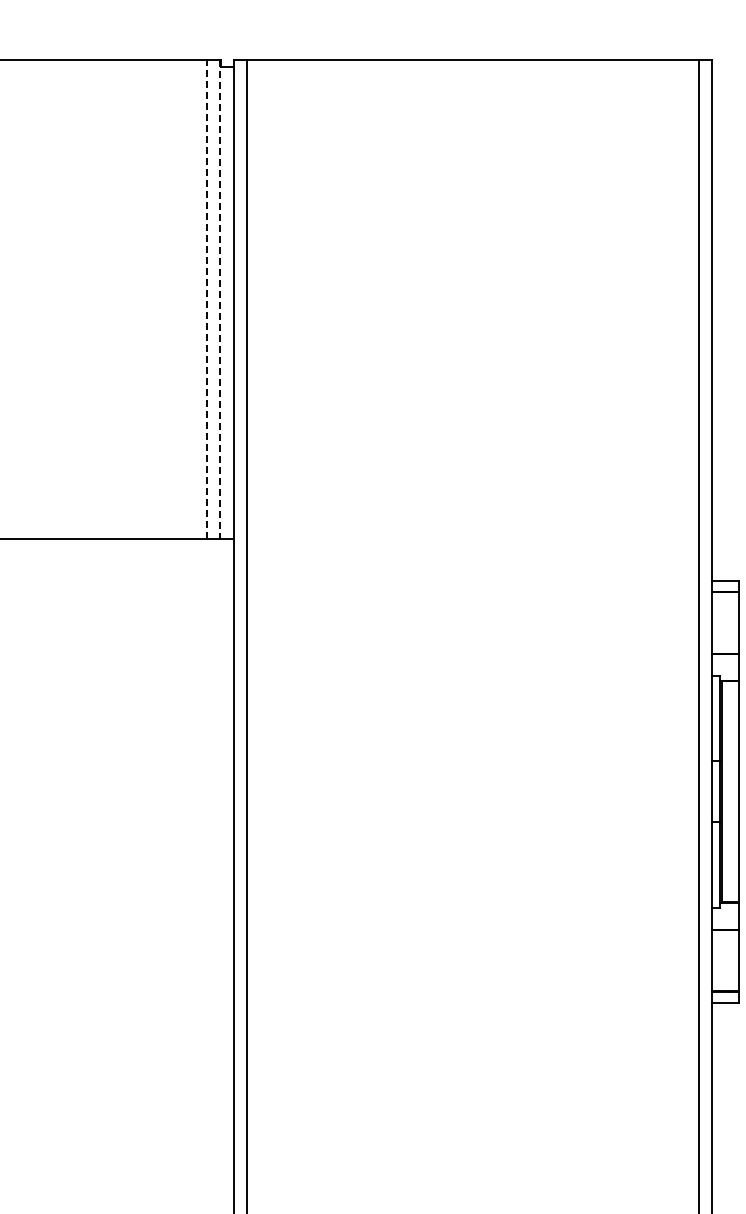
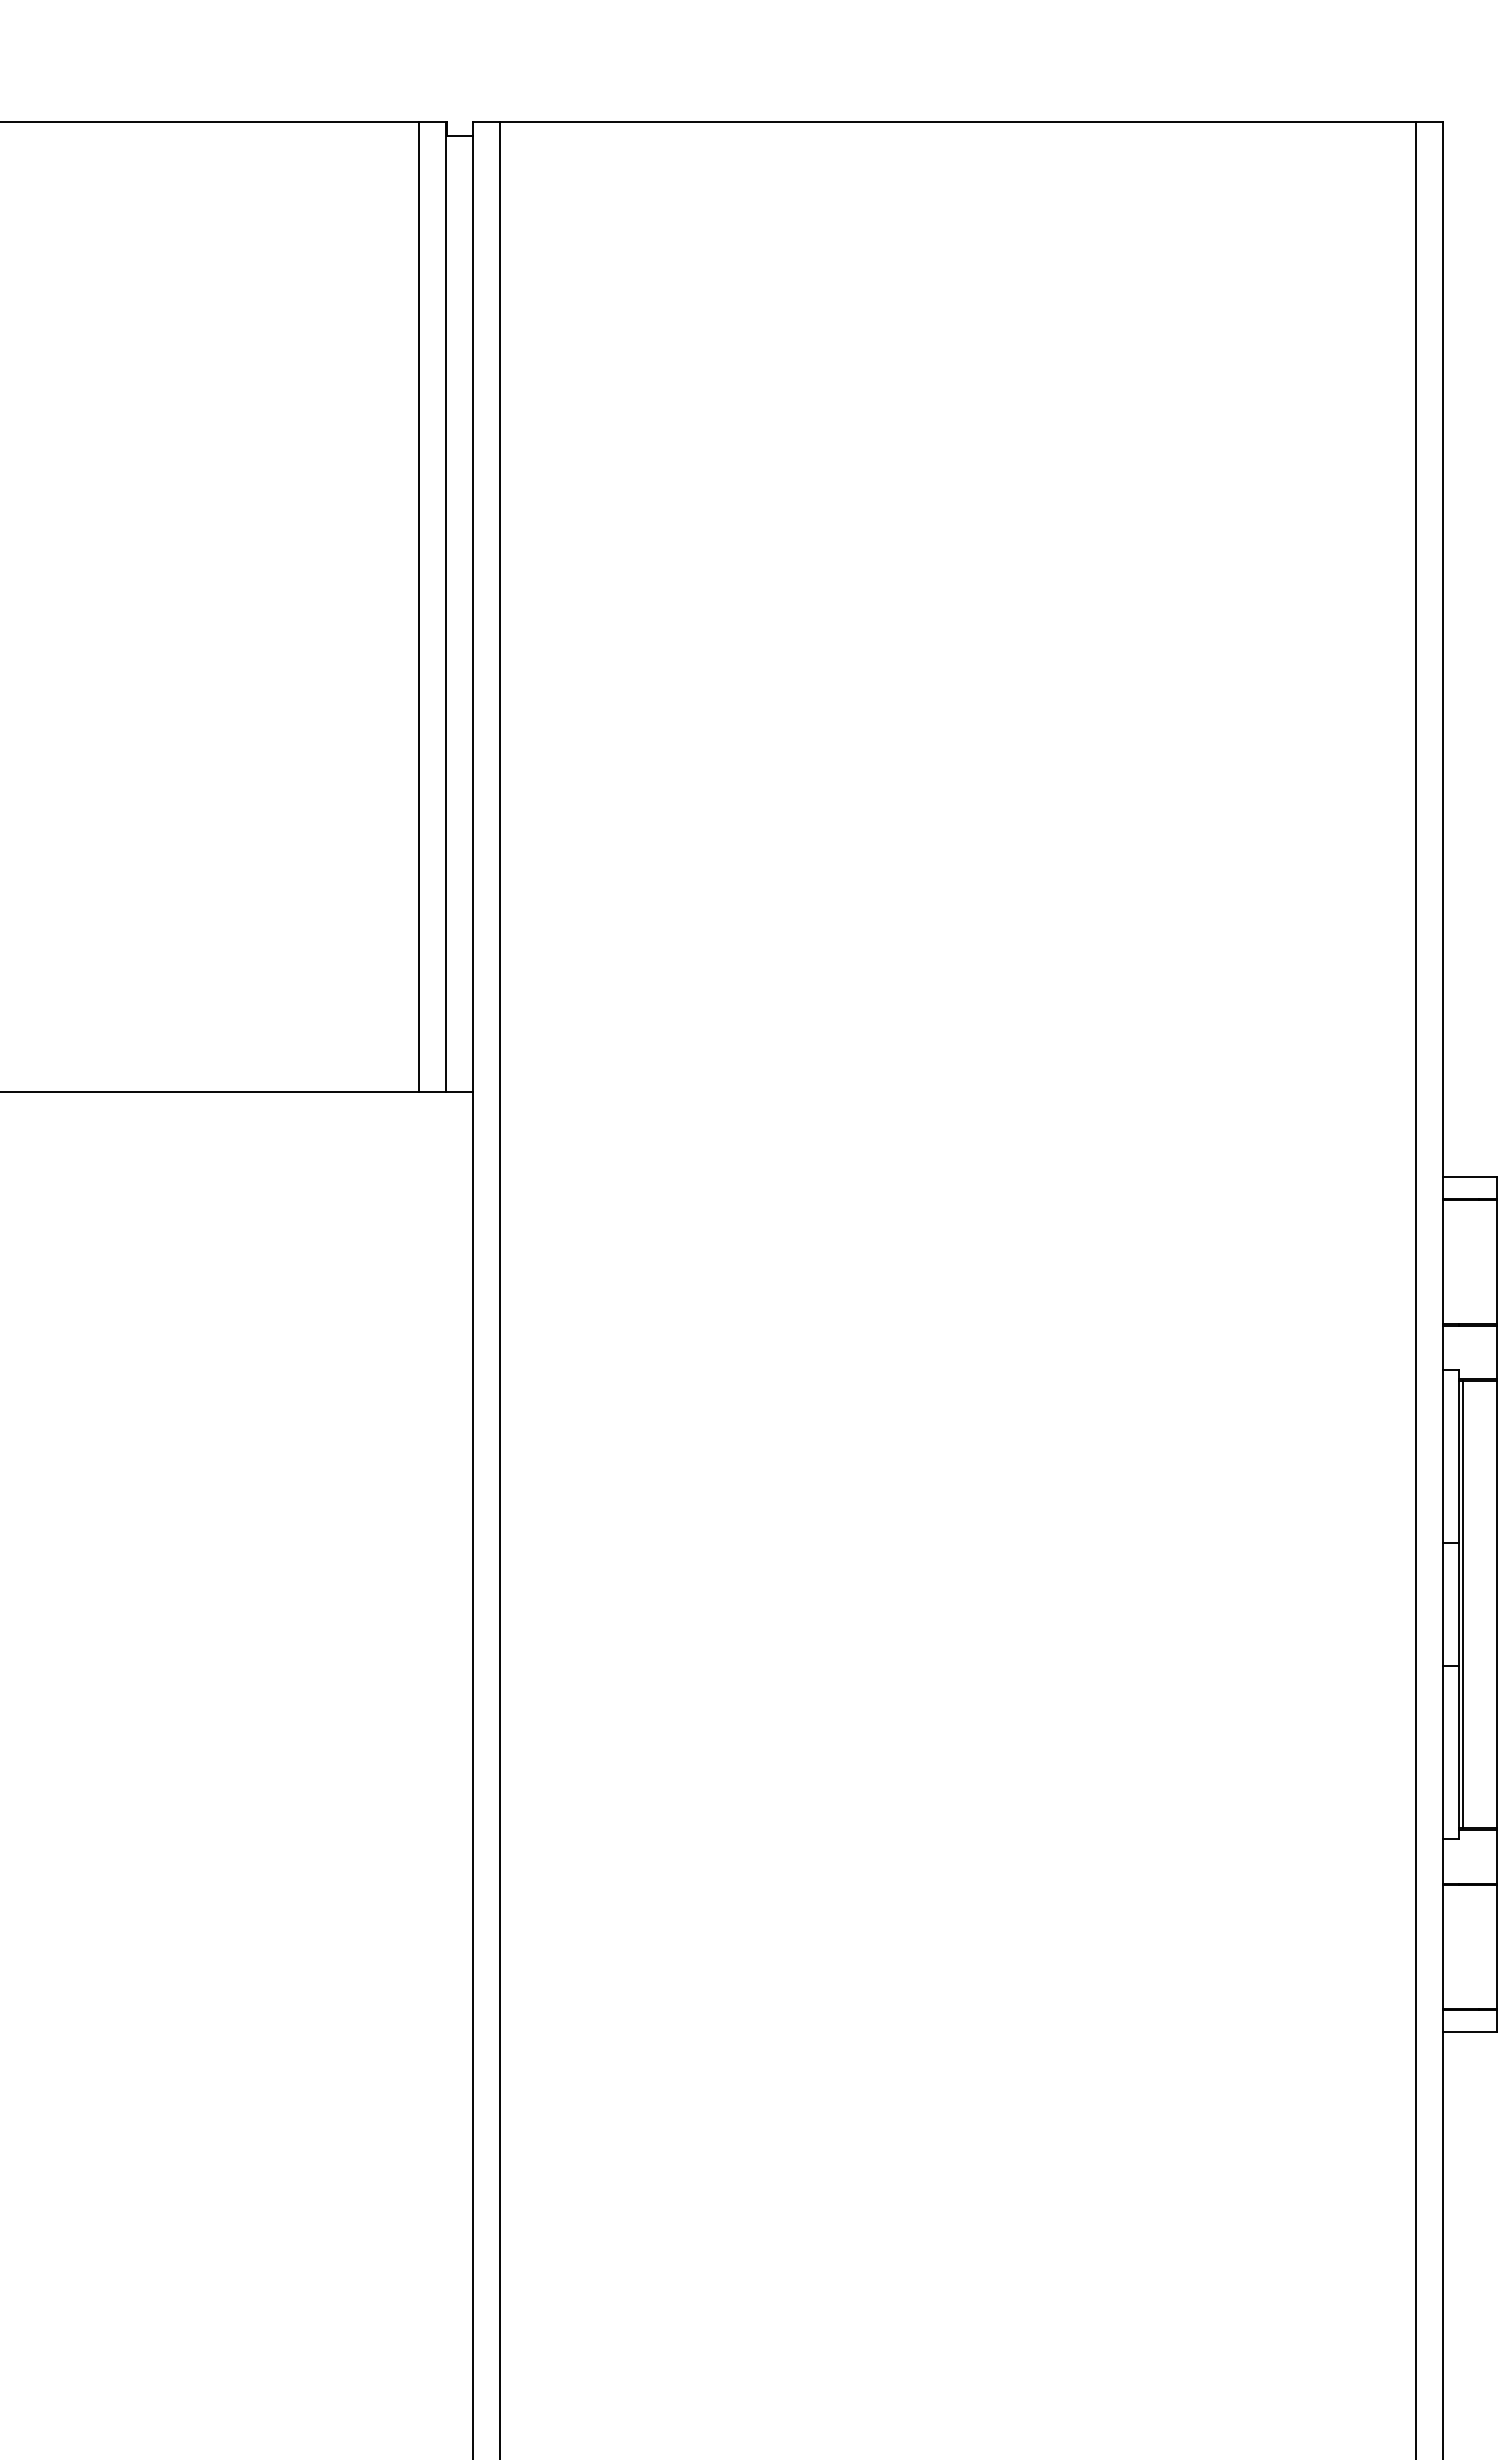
line: (206, 299) -> (418, 607), dashed -> solid
line: (220, 300) -> (446, 609), dashed -> solid

